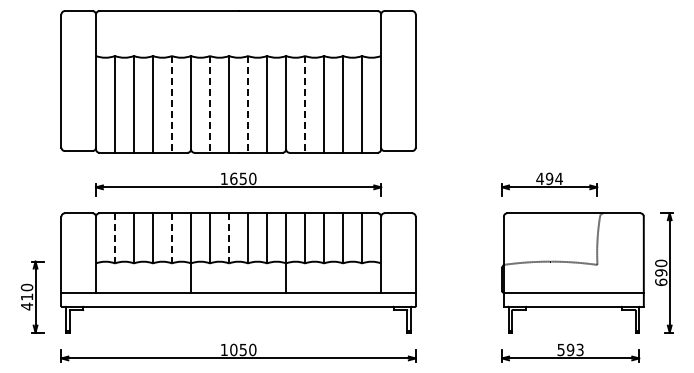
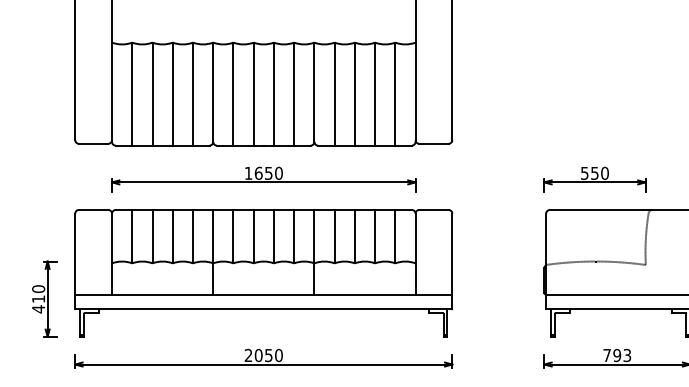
line: (172, 104) -> (193, 94), dashed -> solid
line: (210, 104) -> (233, 94), dashed -> solid
line: (248, 104) -> (274, 94), dashed -> solid
line: (305, 104) -> (335, 94), dashed -> solid
text: (549, 178) -> (594, 172), 494 -> 550
line: (115, 238) -> (132, 236), dashed -> solid
line: (172, 238) -> (193, 236), dashed -> solid
line: (229, 238) -> (254, 236), dashed -> solid
text: (223, 349) -> (247, 355), 1050 -> 2050
text: (560, 350) -> (606, 356), 593 -> 793

